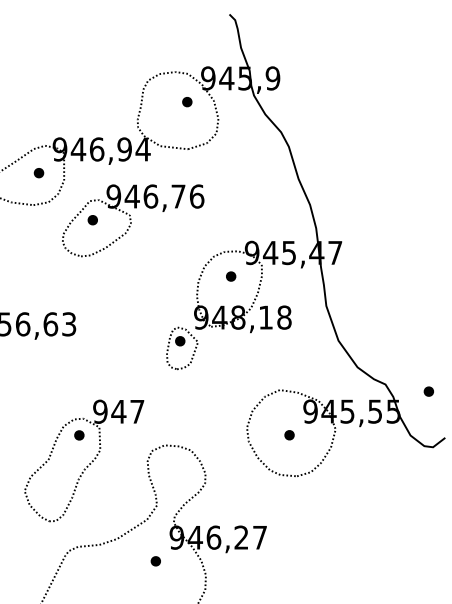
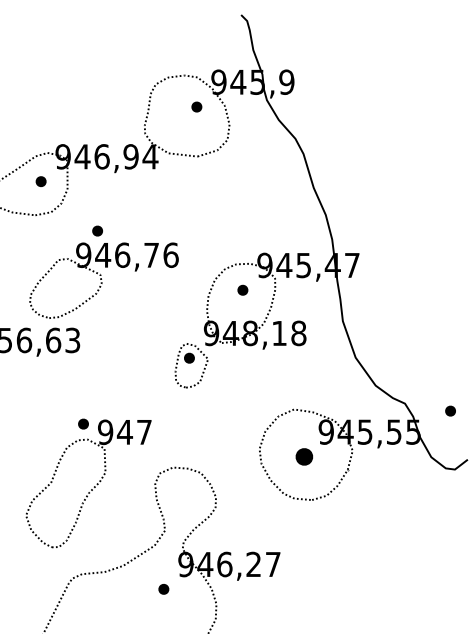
part: (132, 220) -> (103, 280), moved
part: (79, 434) -> (83, 423), moved
part: (288, 434) -> (303, 456), size x1.6

